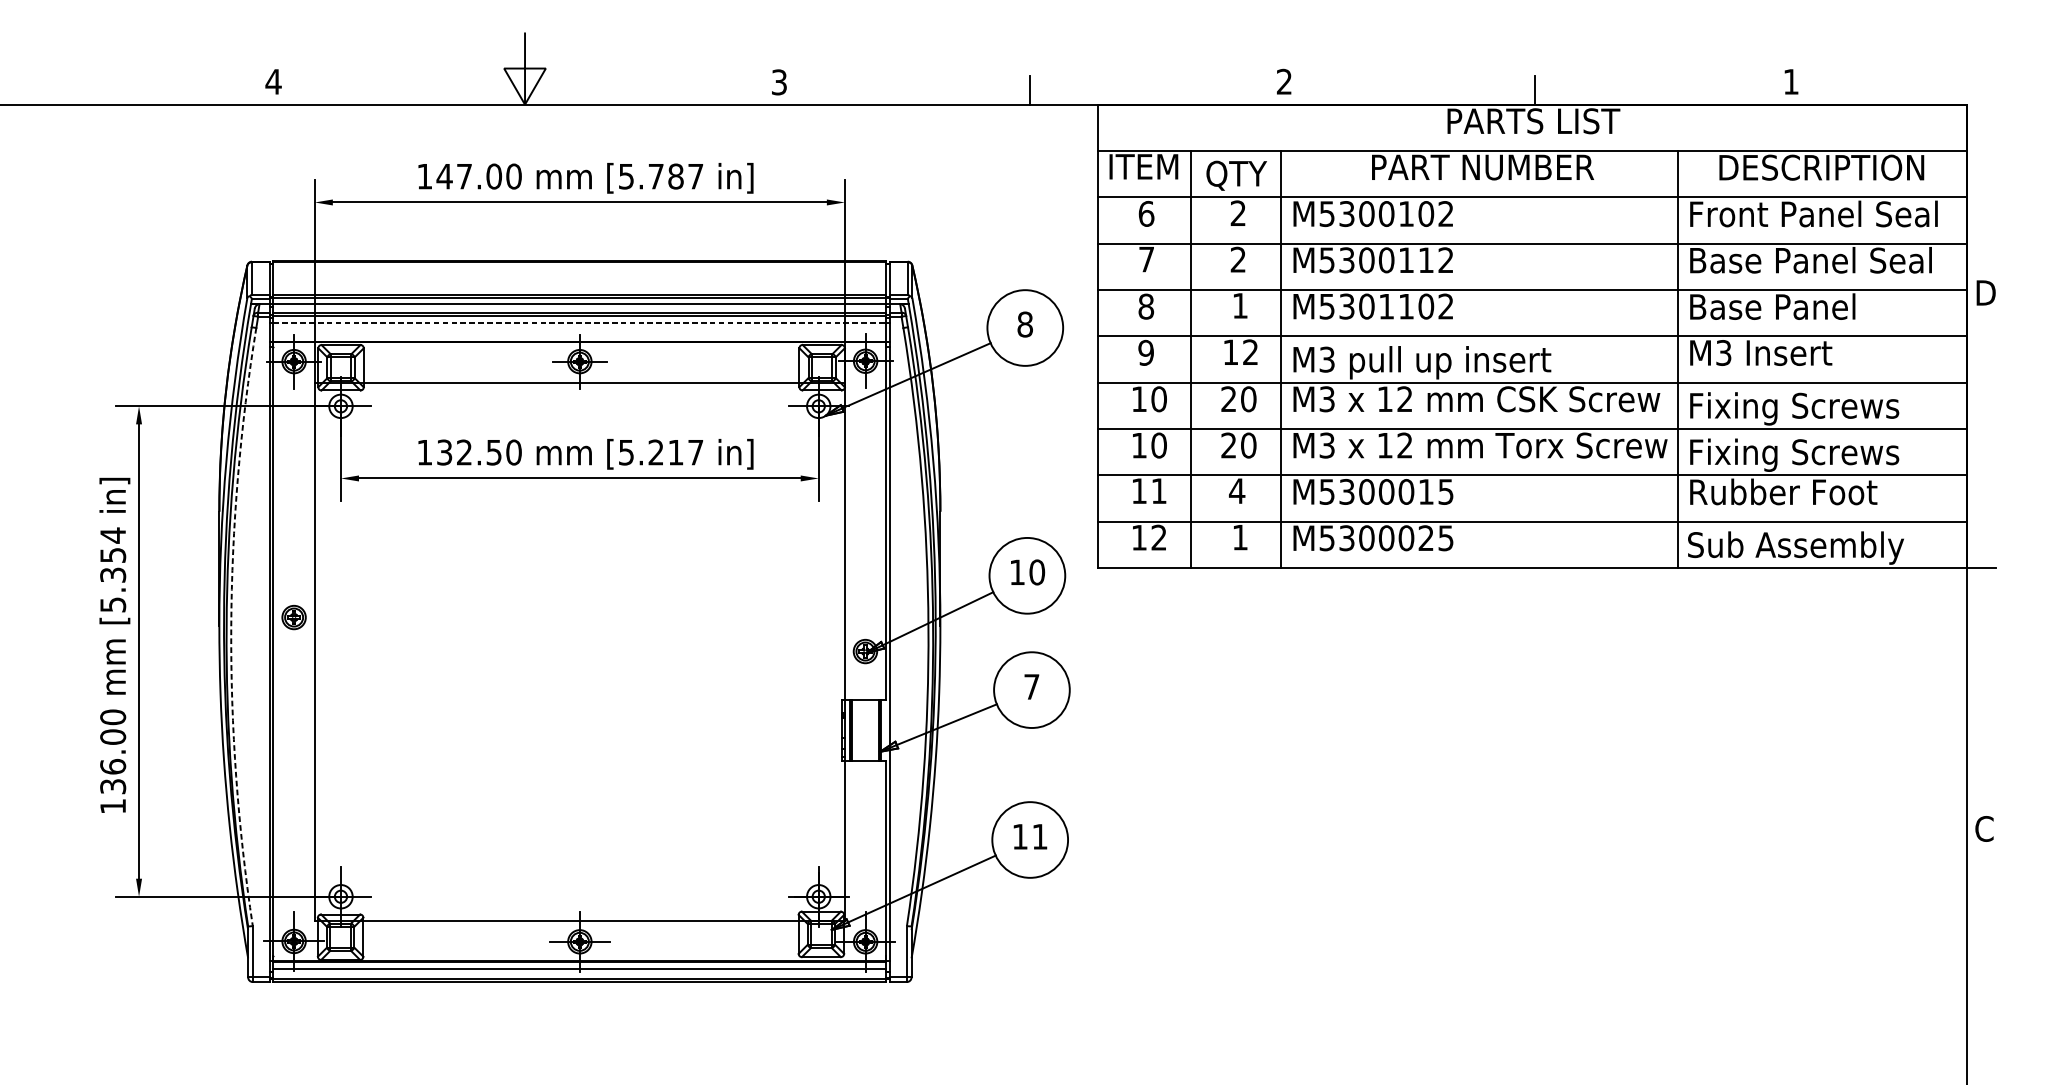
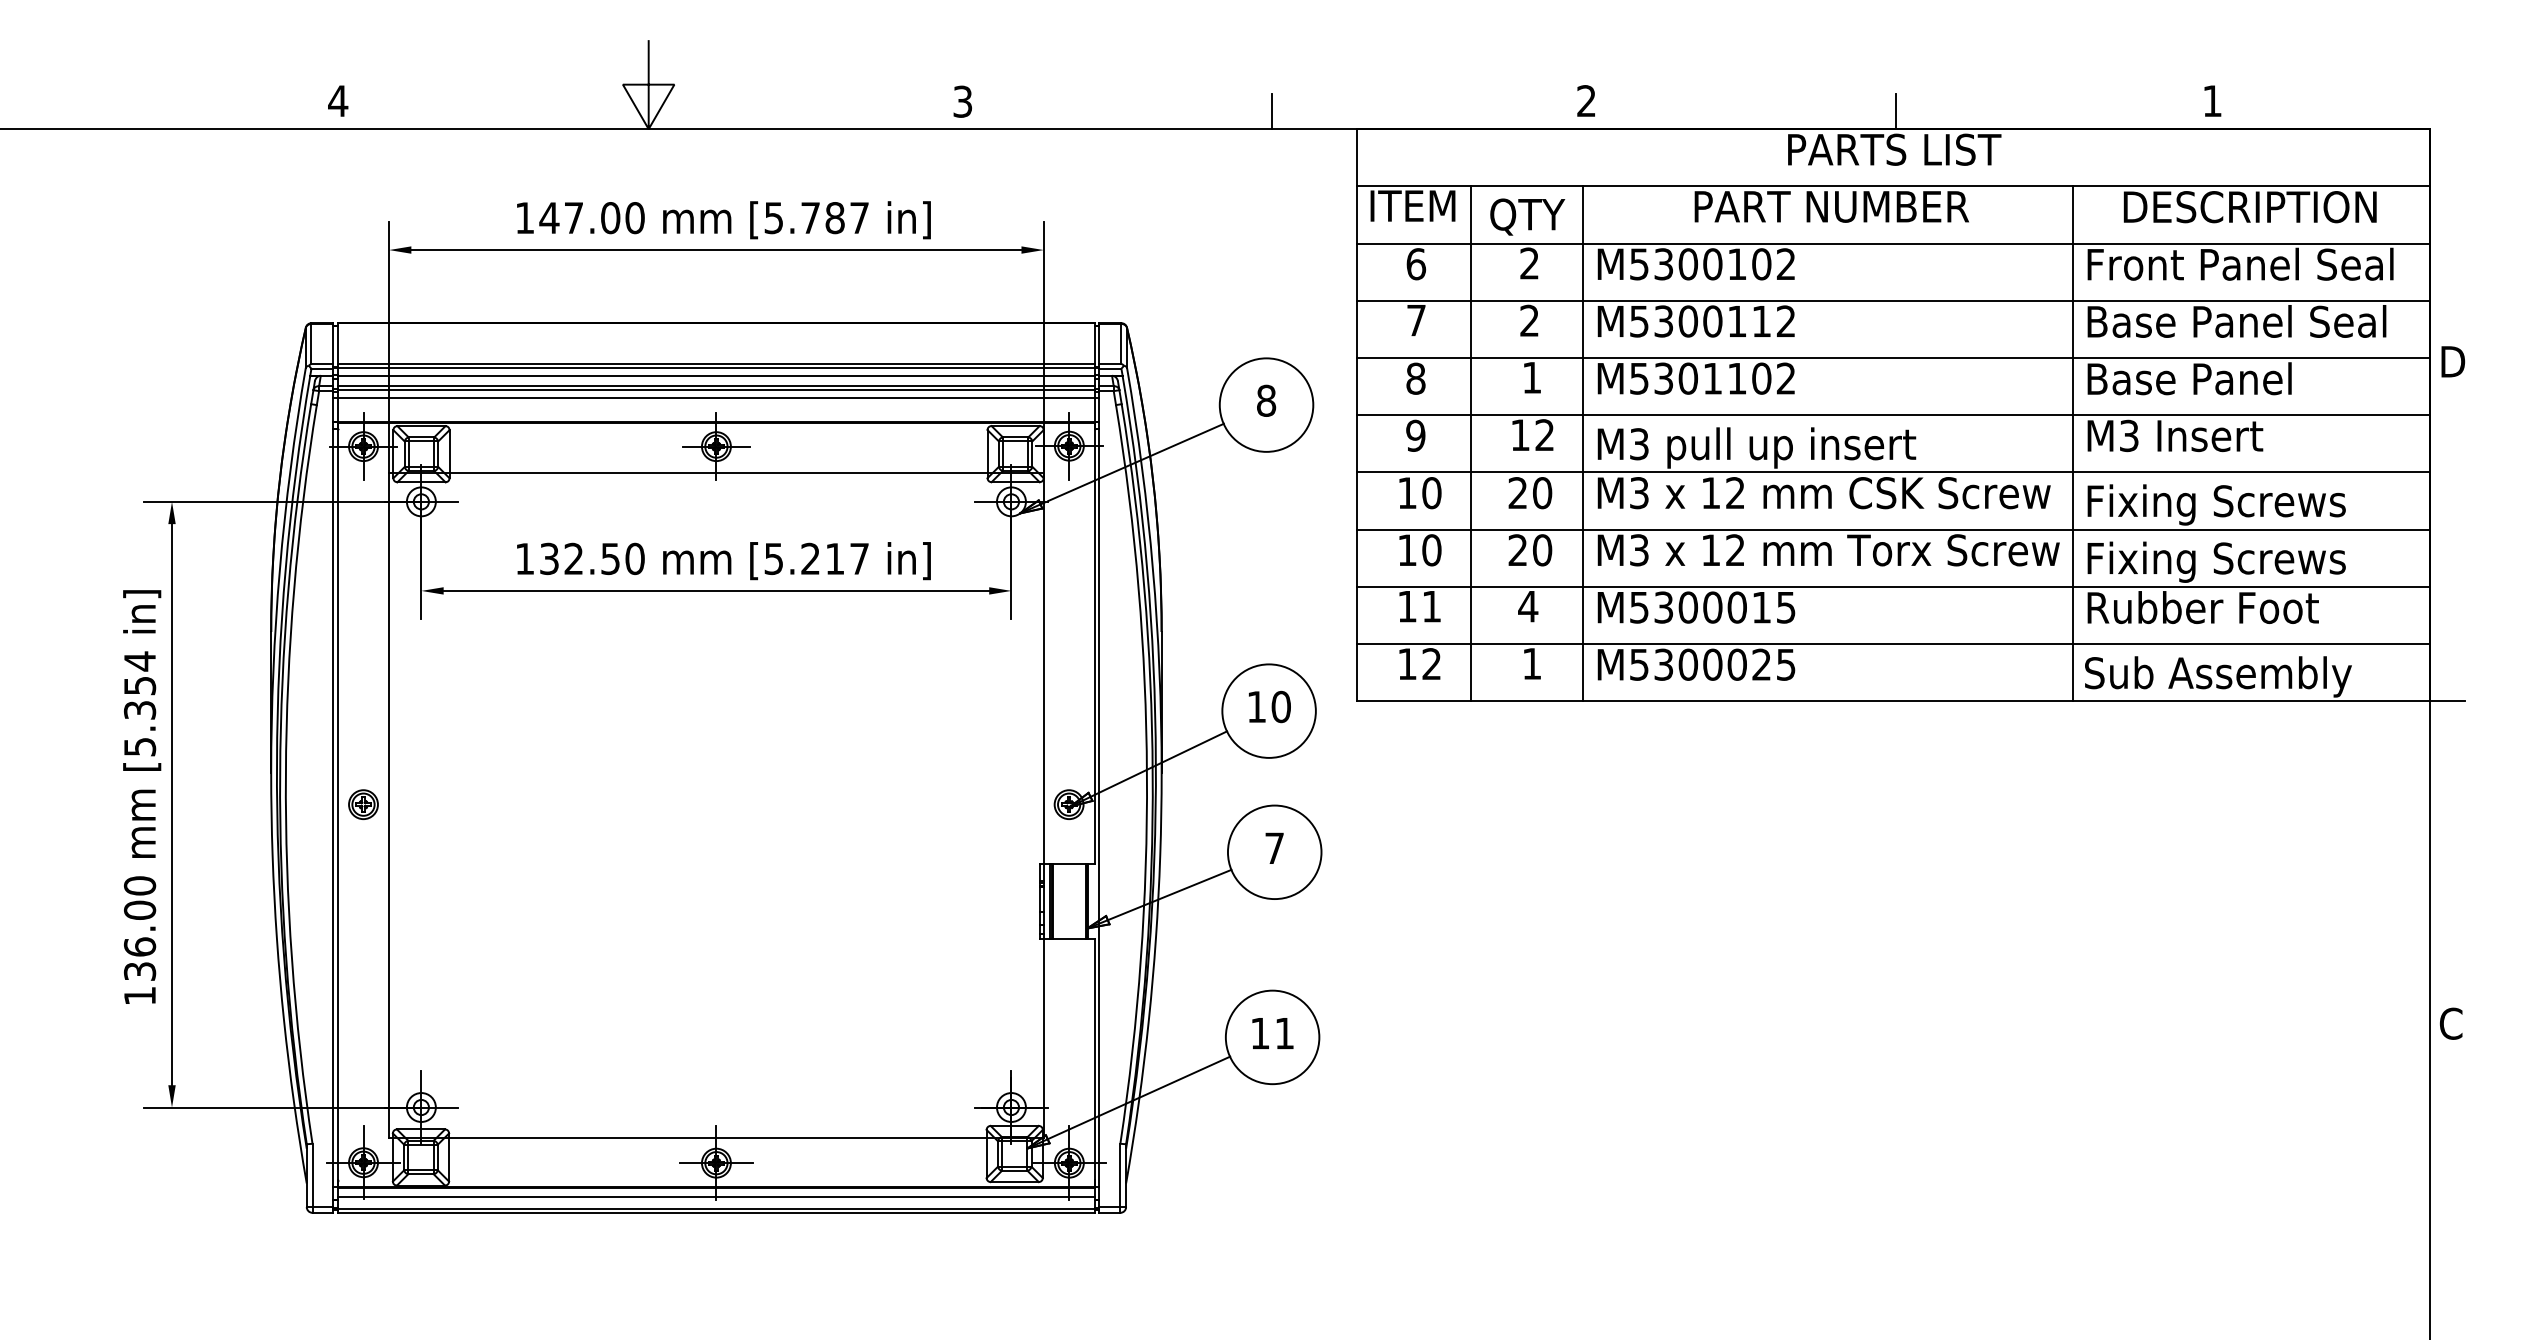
line: (579, 322) -> (716, 398), dashed -> solid
part: (294, 617) -> (363, 804), moved
arc: (230, 627) -> (285, 774), dashed -> solid

